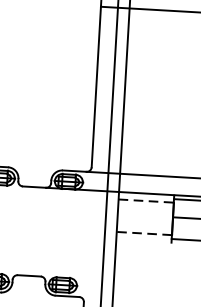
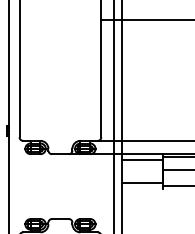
line: (146, 200) -> (142, 159), dashed -> solid
line: (143, 233) -> (141, 183), dashed -> solid

